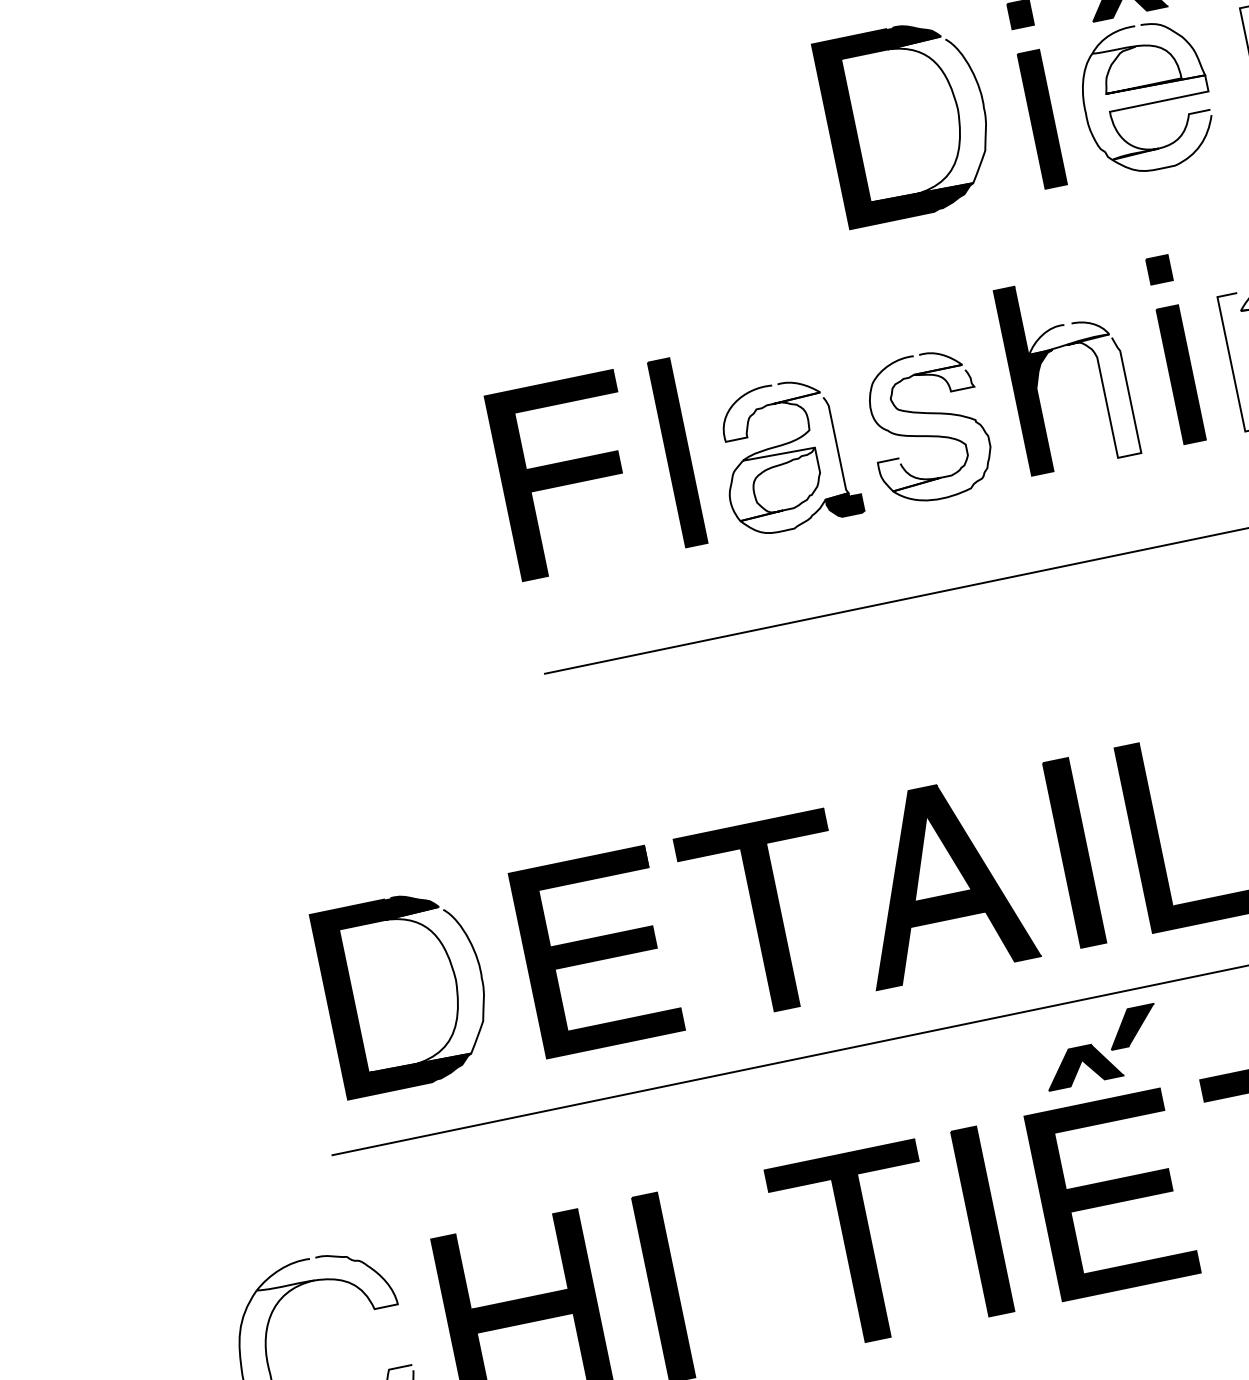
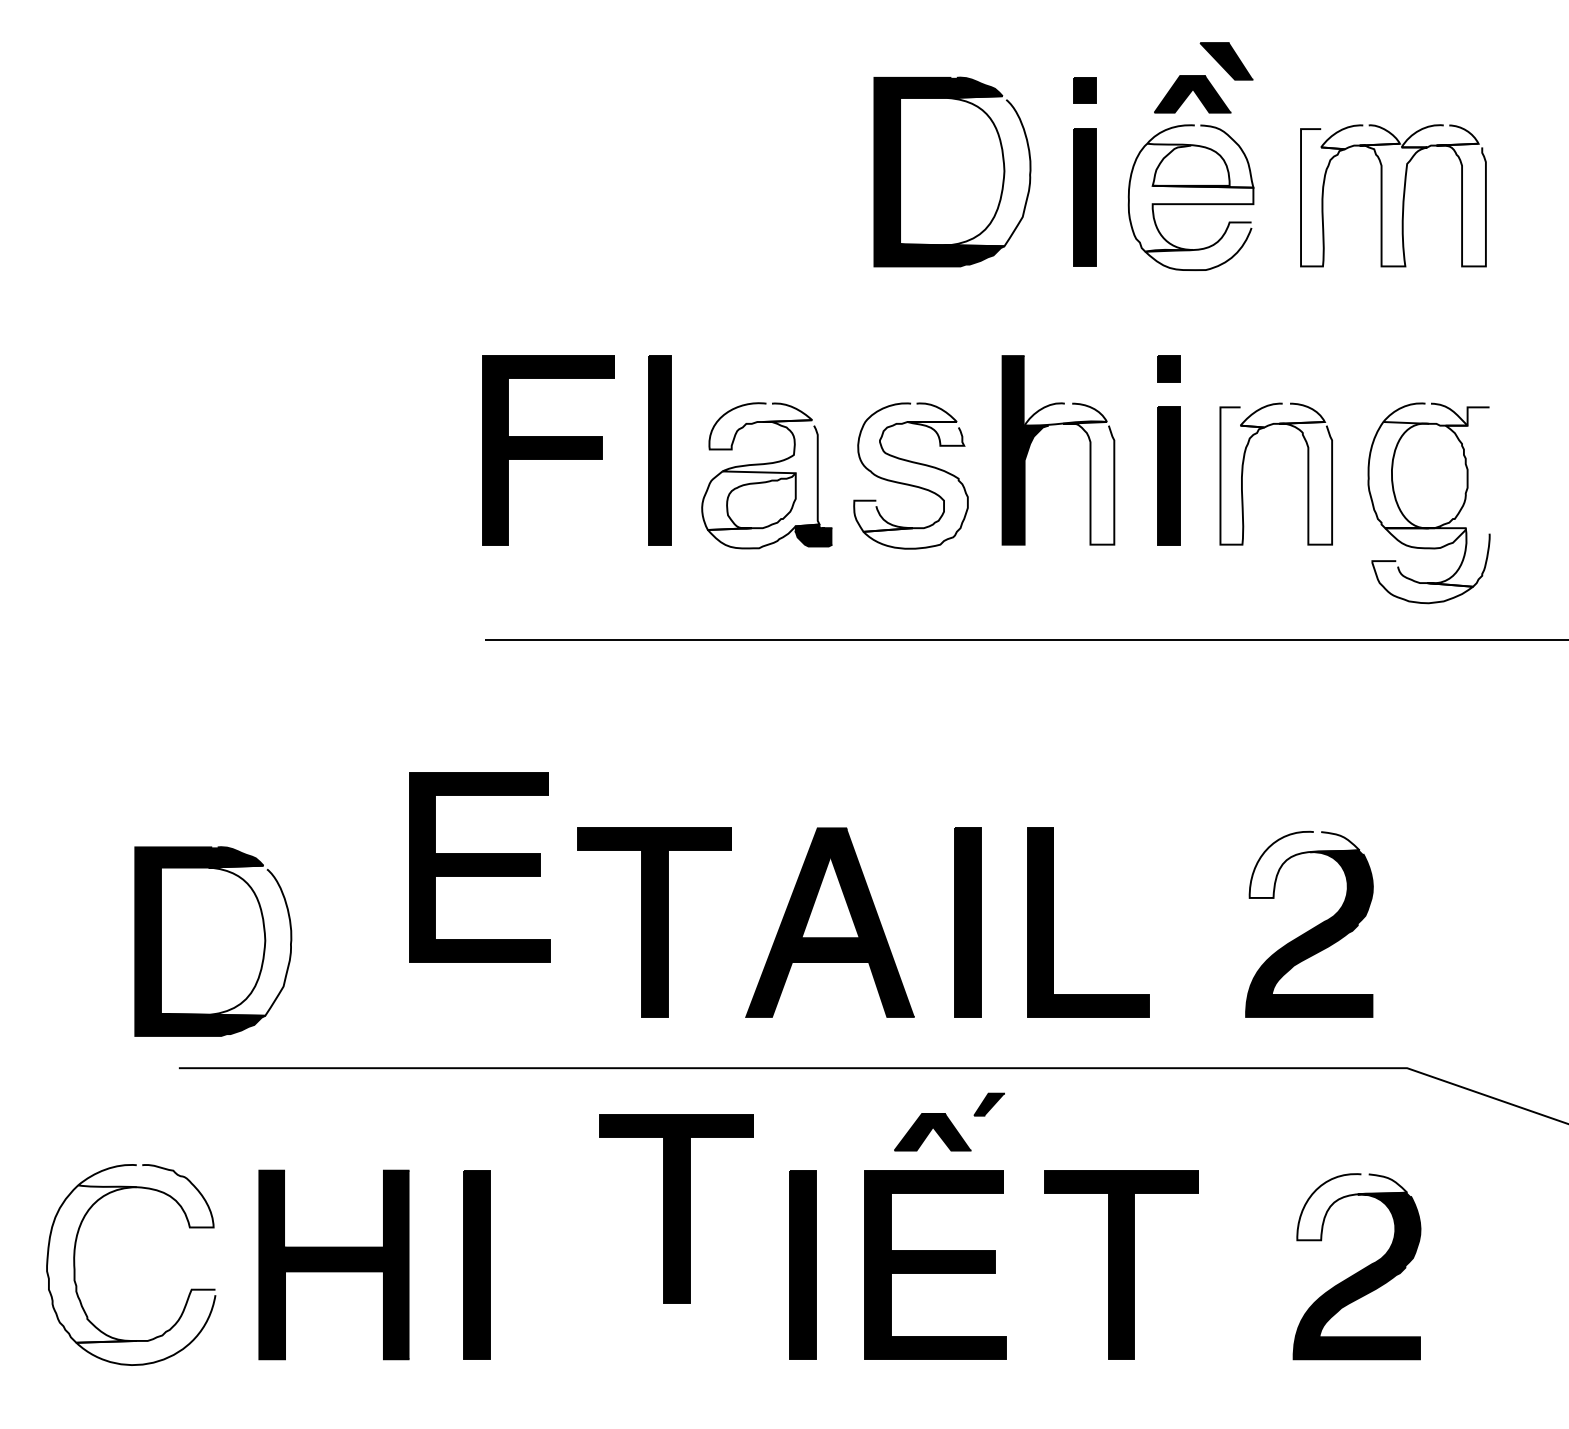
part: (596, 951) -> (479, 867), moved
part: (405, 991) -> (213, 941), moved
part: (1132, 1026) -> (989, 1104), size x0.6
part: (858, 1246) -> (676, 1208), moved

